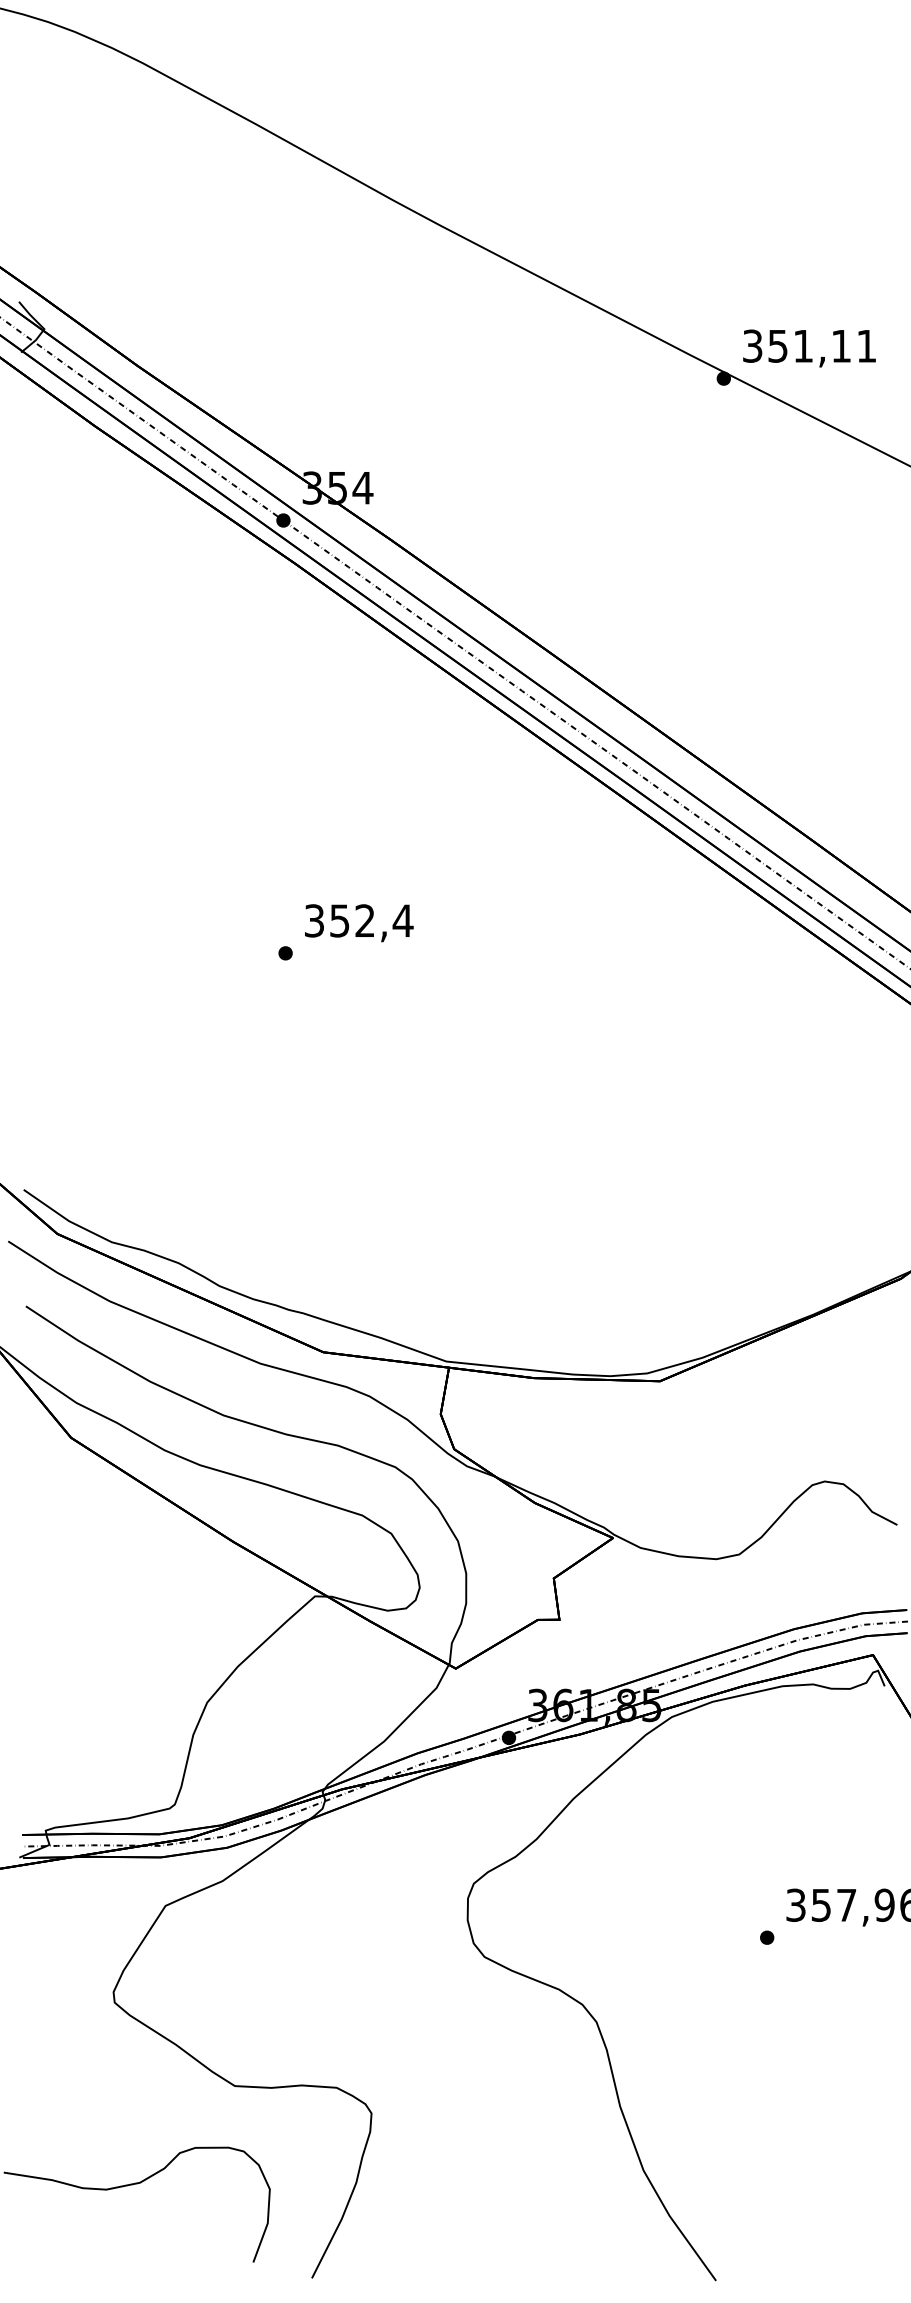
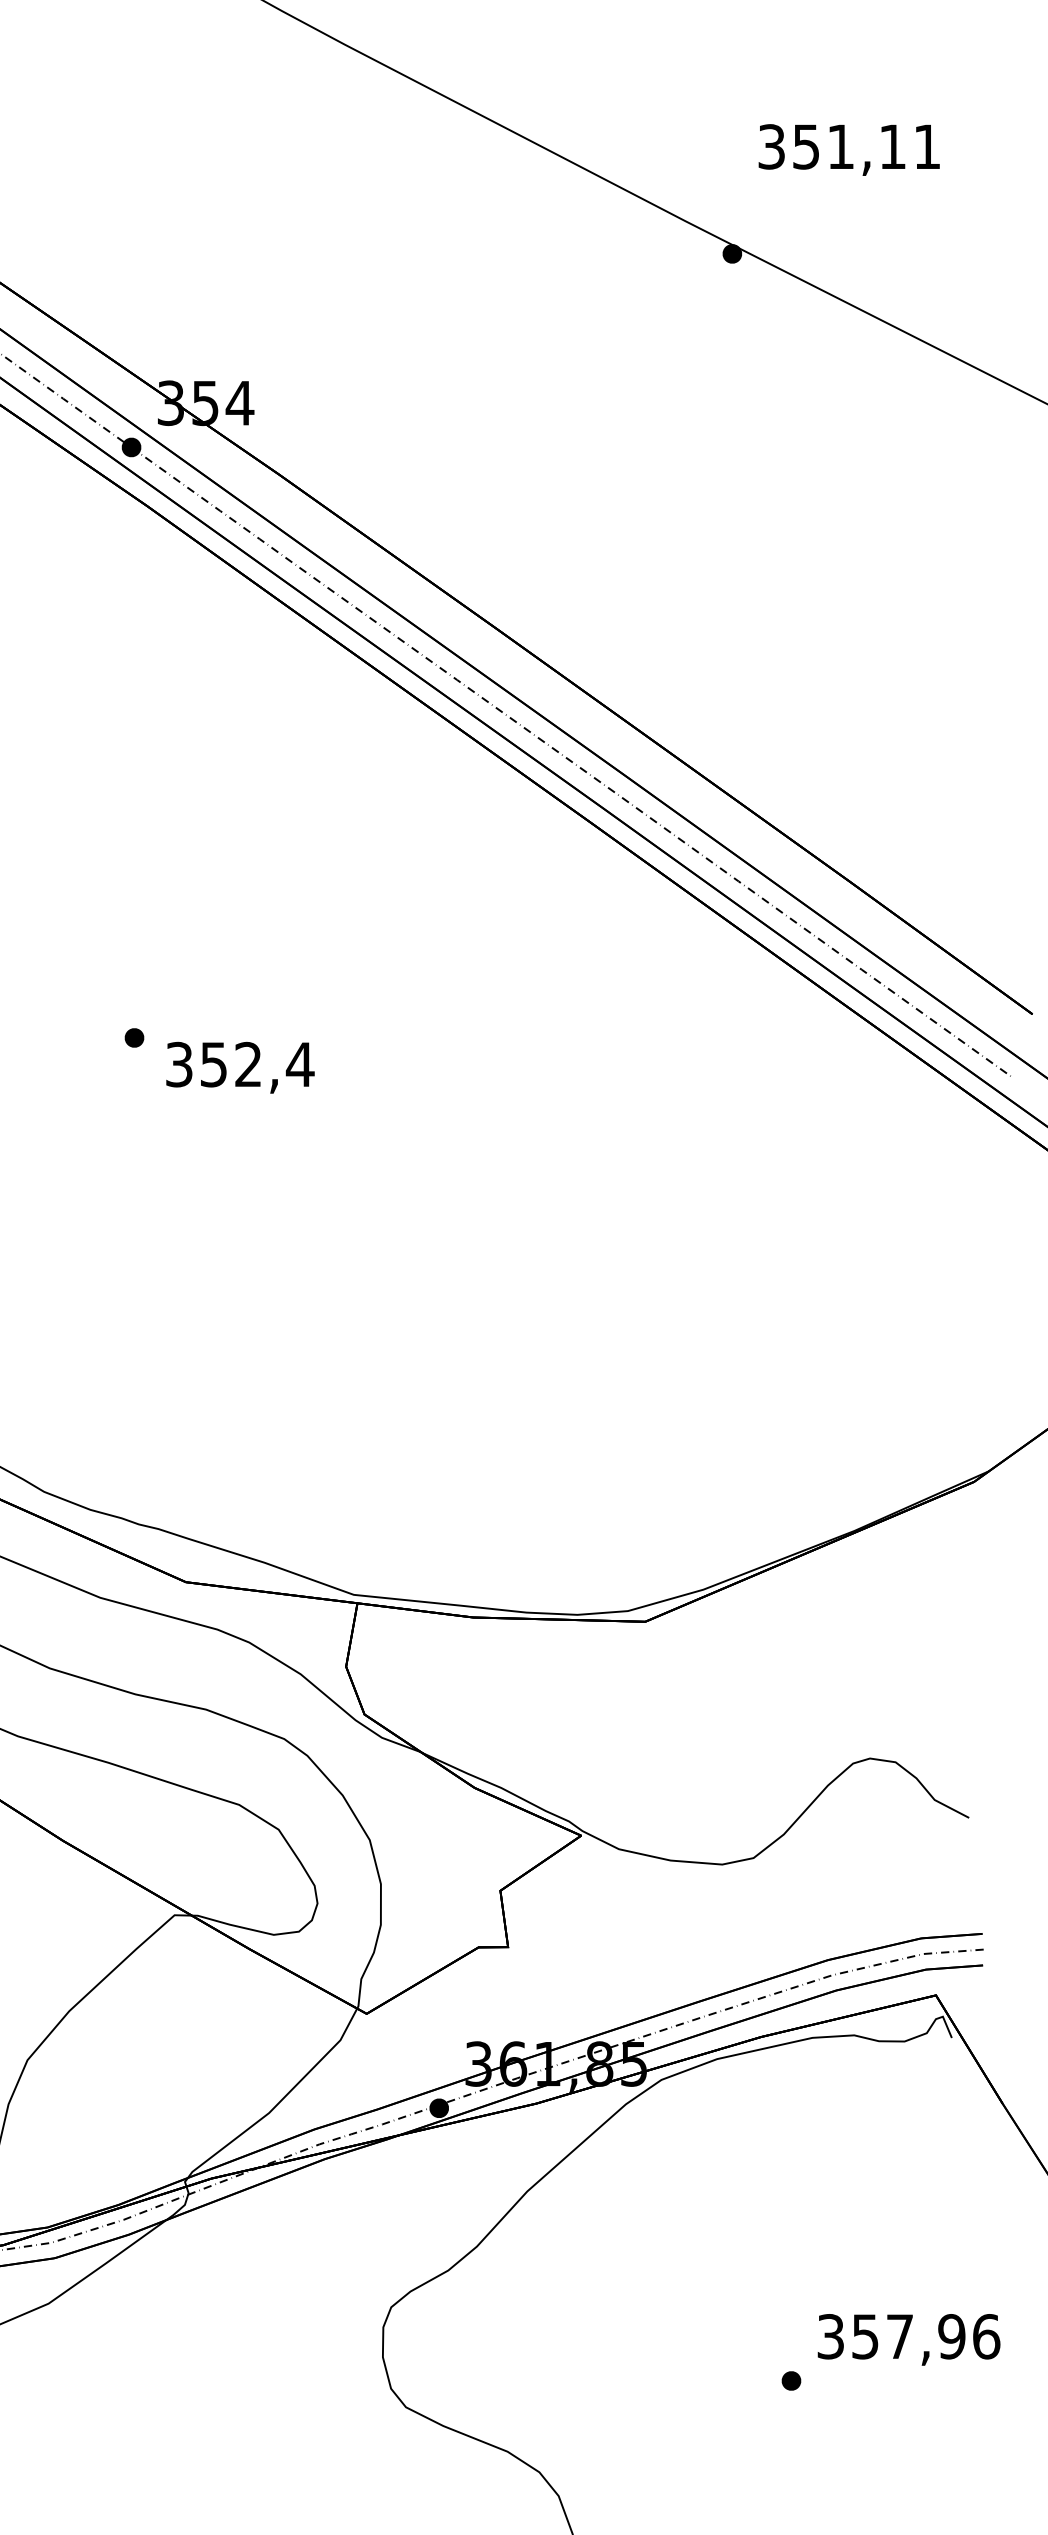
text: (809, 348) -> (849, 150), moved
text: (359, 923) -> (240, 1068), moved

